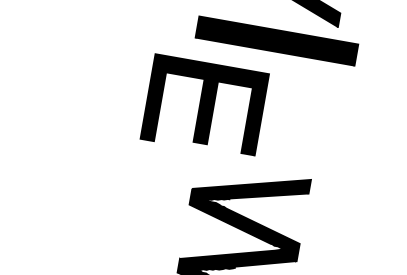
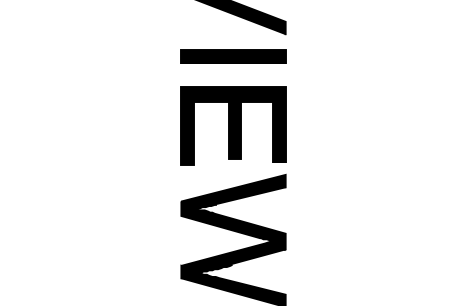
part: (276, 41) -> (233, 56), size x0.71
part: (204, 105) -> (233, 125), moved

